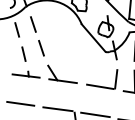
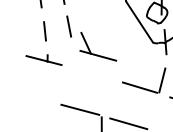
part: (60, 79) -> (95, 53), moved
line: (20, 103) -> (31, 95), removed

